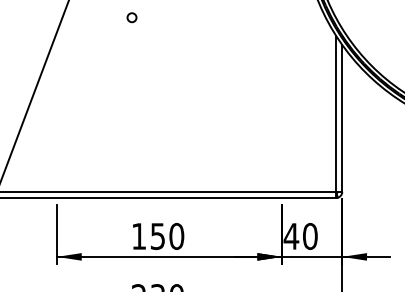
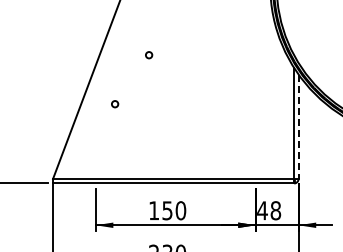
circle: (84, 87) -> (115, 104), added
line: (342, 119) -> (298, 127), solid -> dashed
text: (309, 236) -> (275, 210), 40 -> 48

